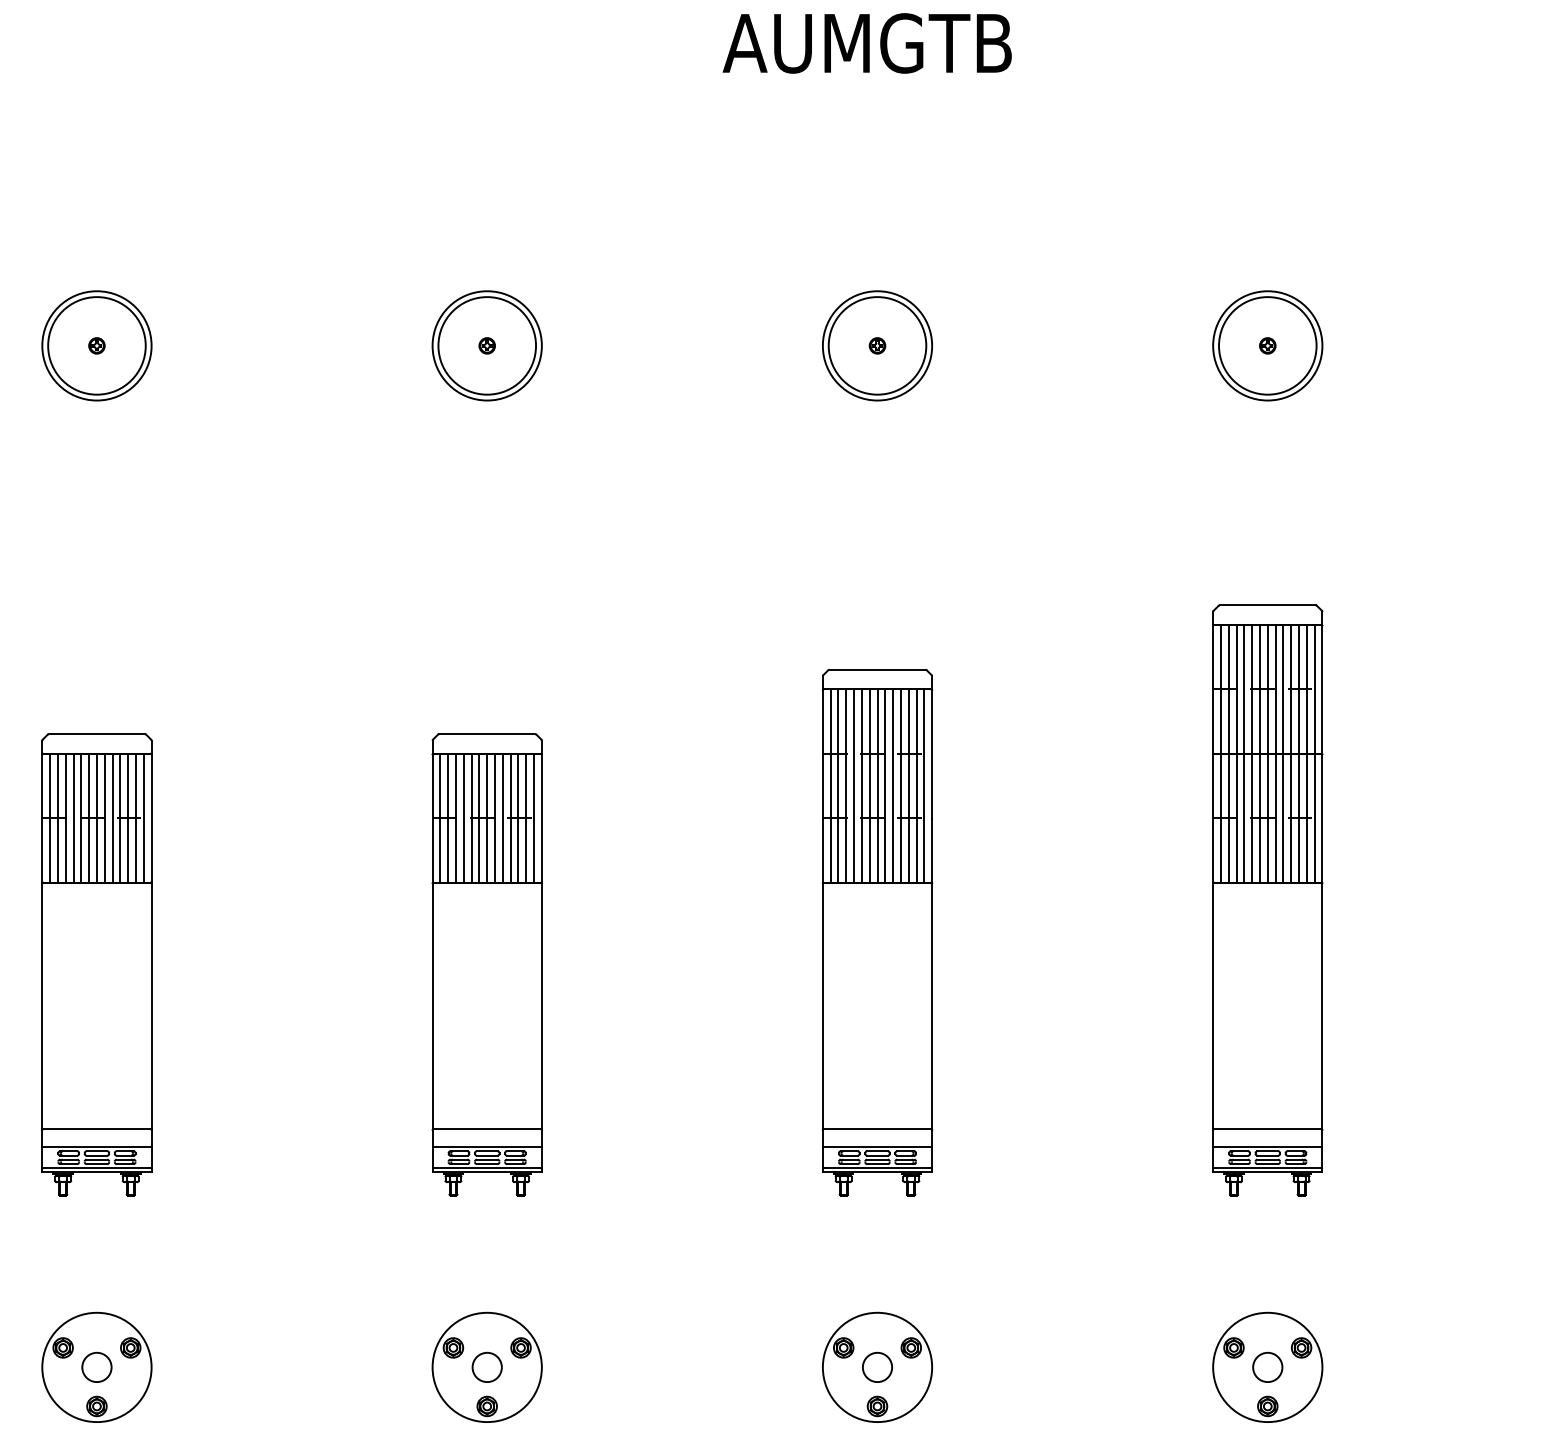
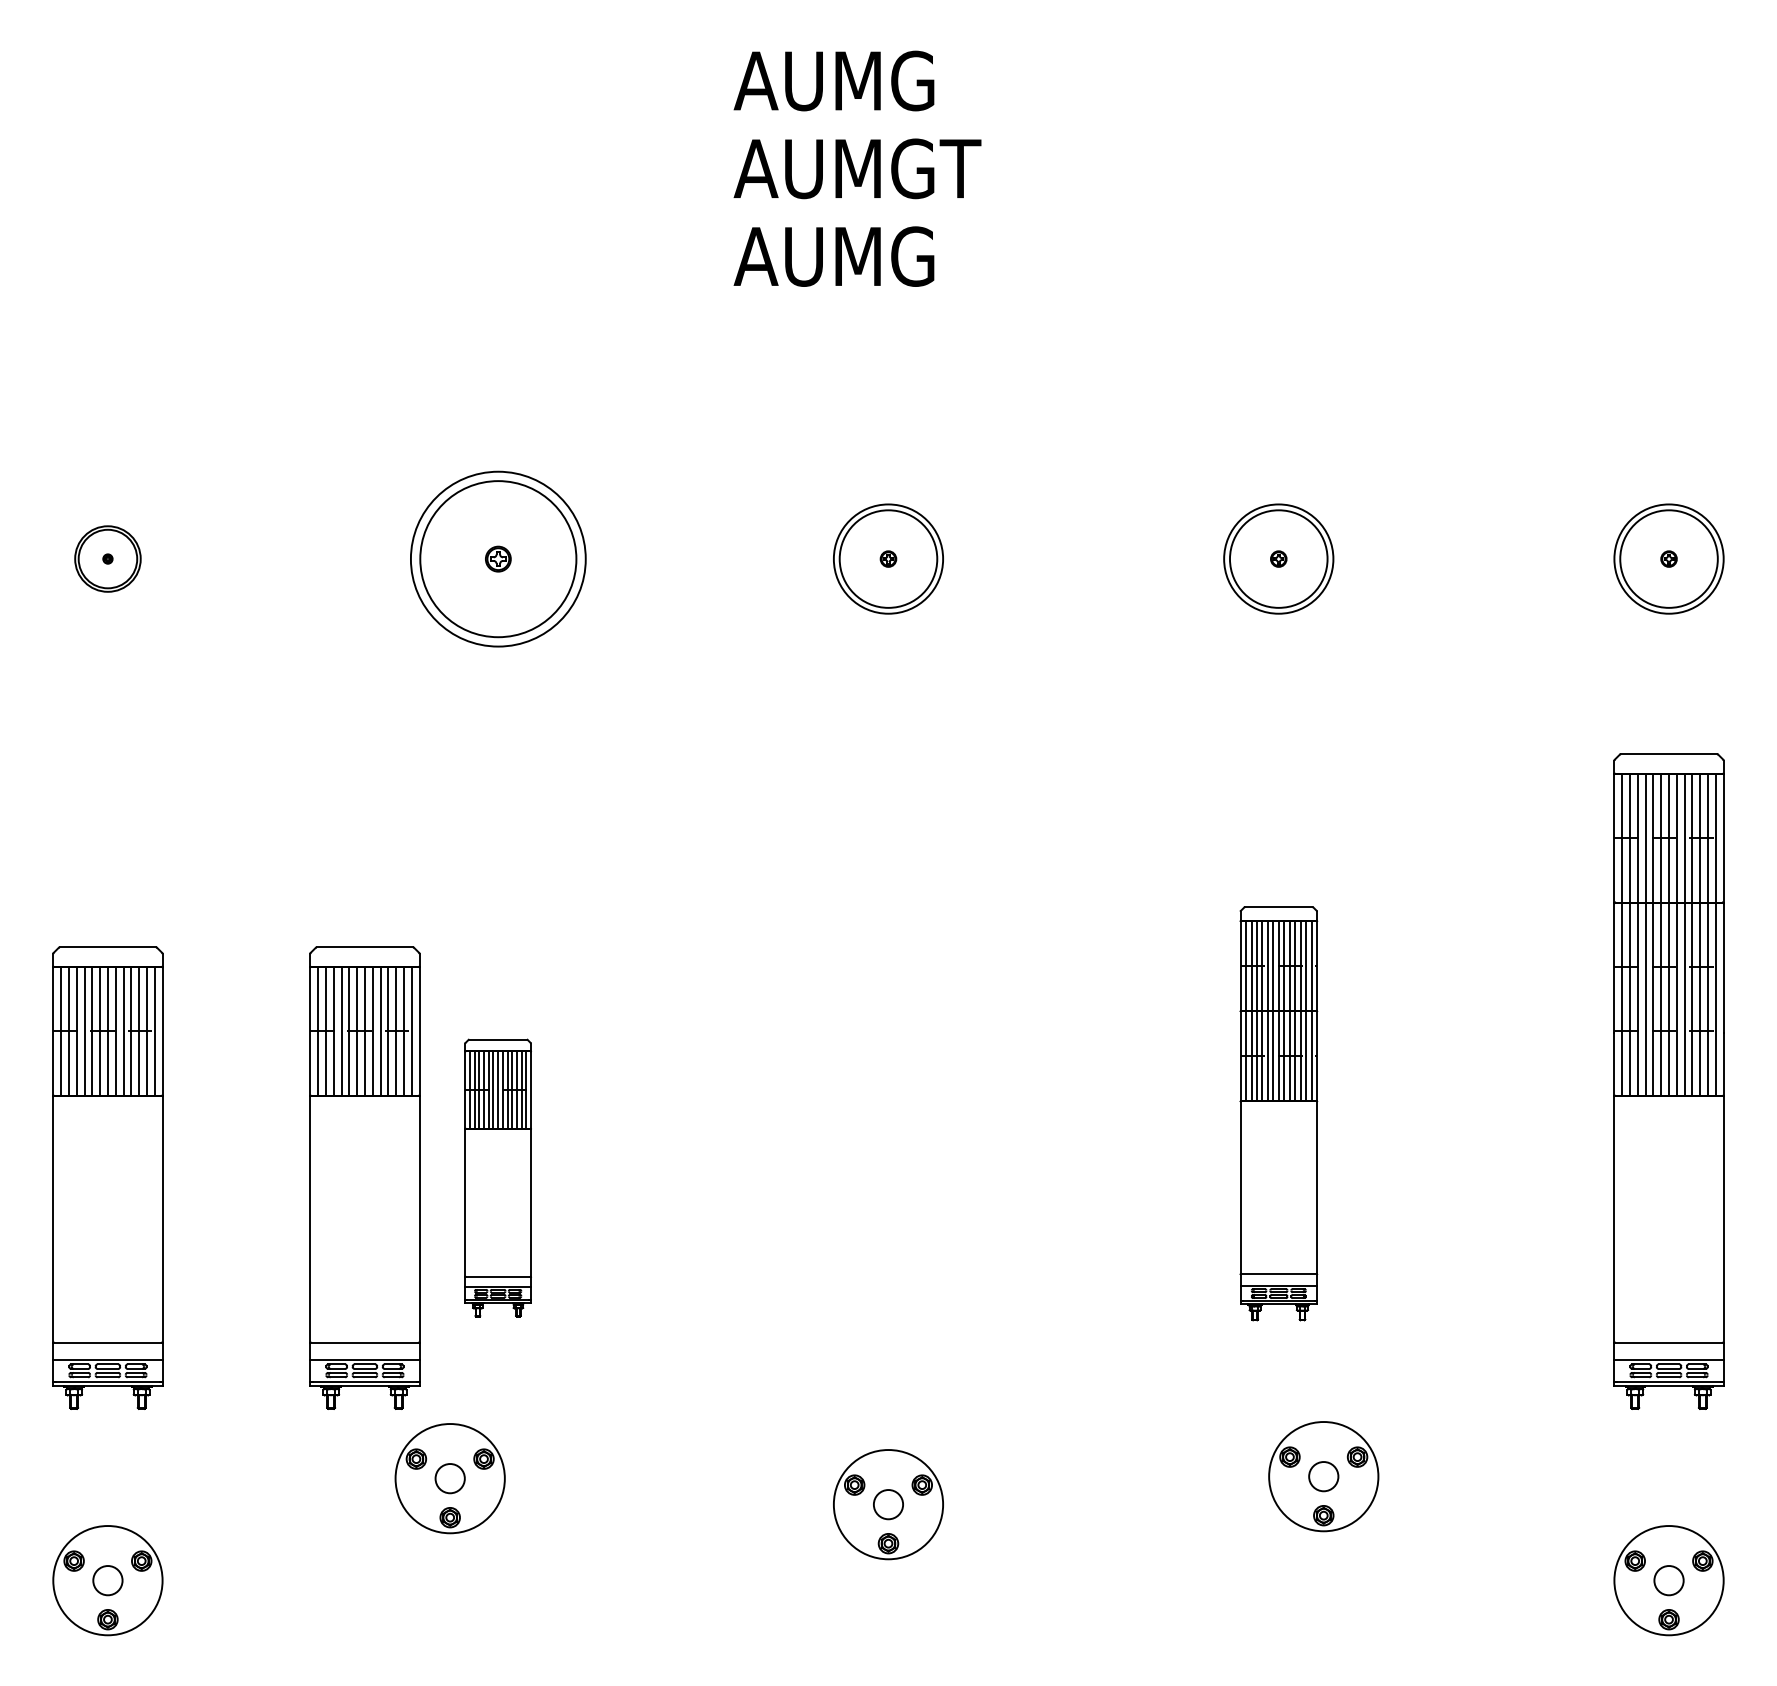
text: (969, 43) -> (980, 256), AUMGTB -> AUMG
part: (96, 345) -> (107, 558), size x0.6
part: (486, 345) -> (497, 558), size x1.6
part: (1267, 900) -> (1278, 1113), size x0.7
part: (877, 932) -> (888, 1145), removed
part: (353, 964) -> (364, 1177), added
part: (486, 964) -> (497, 1177), size x0.6
part: (486, 1367) -> (449, 1478), moved
part: (877, 1367) -> (888, 1504), moved
part: (1267, 1367) -> (1323, 1476), moved

